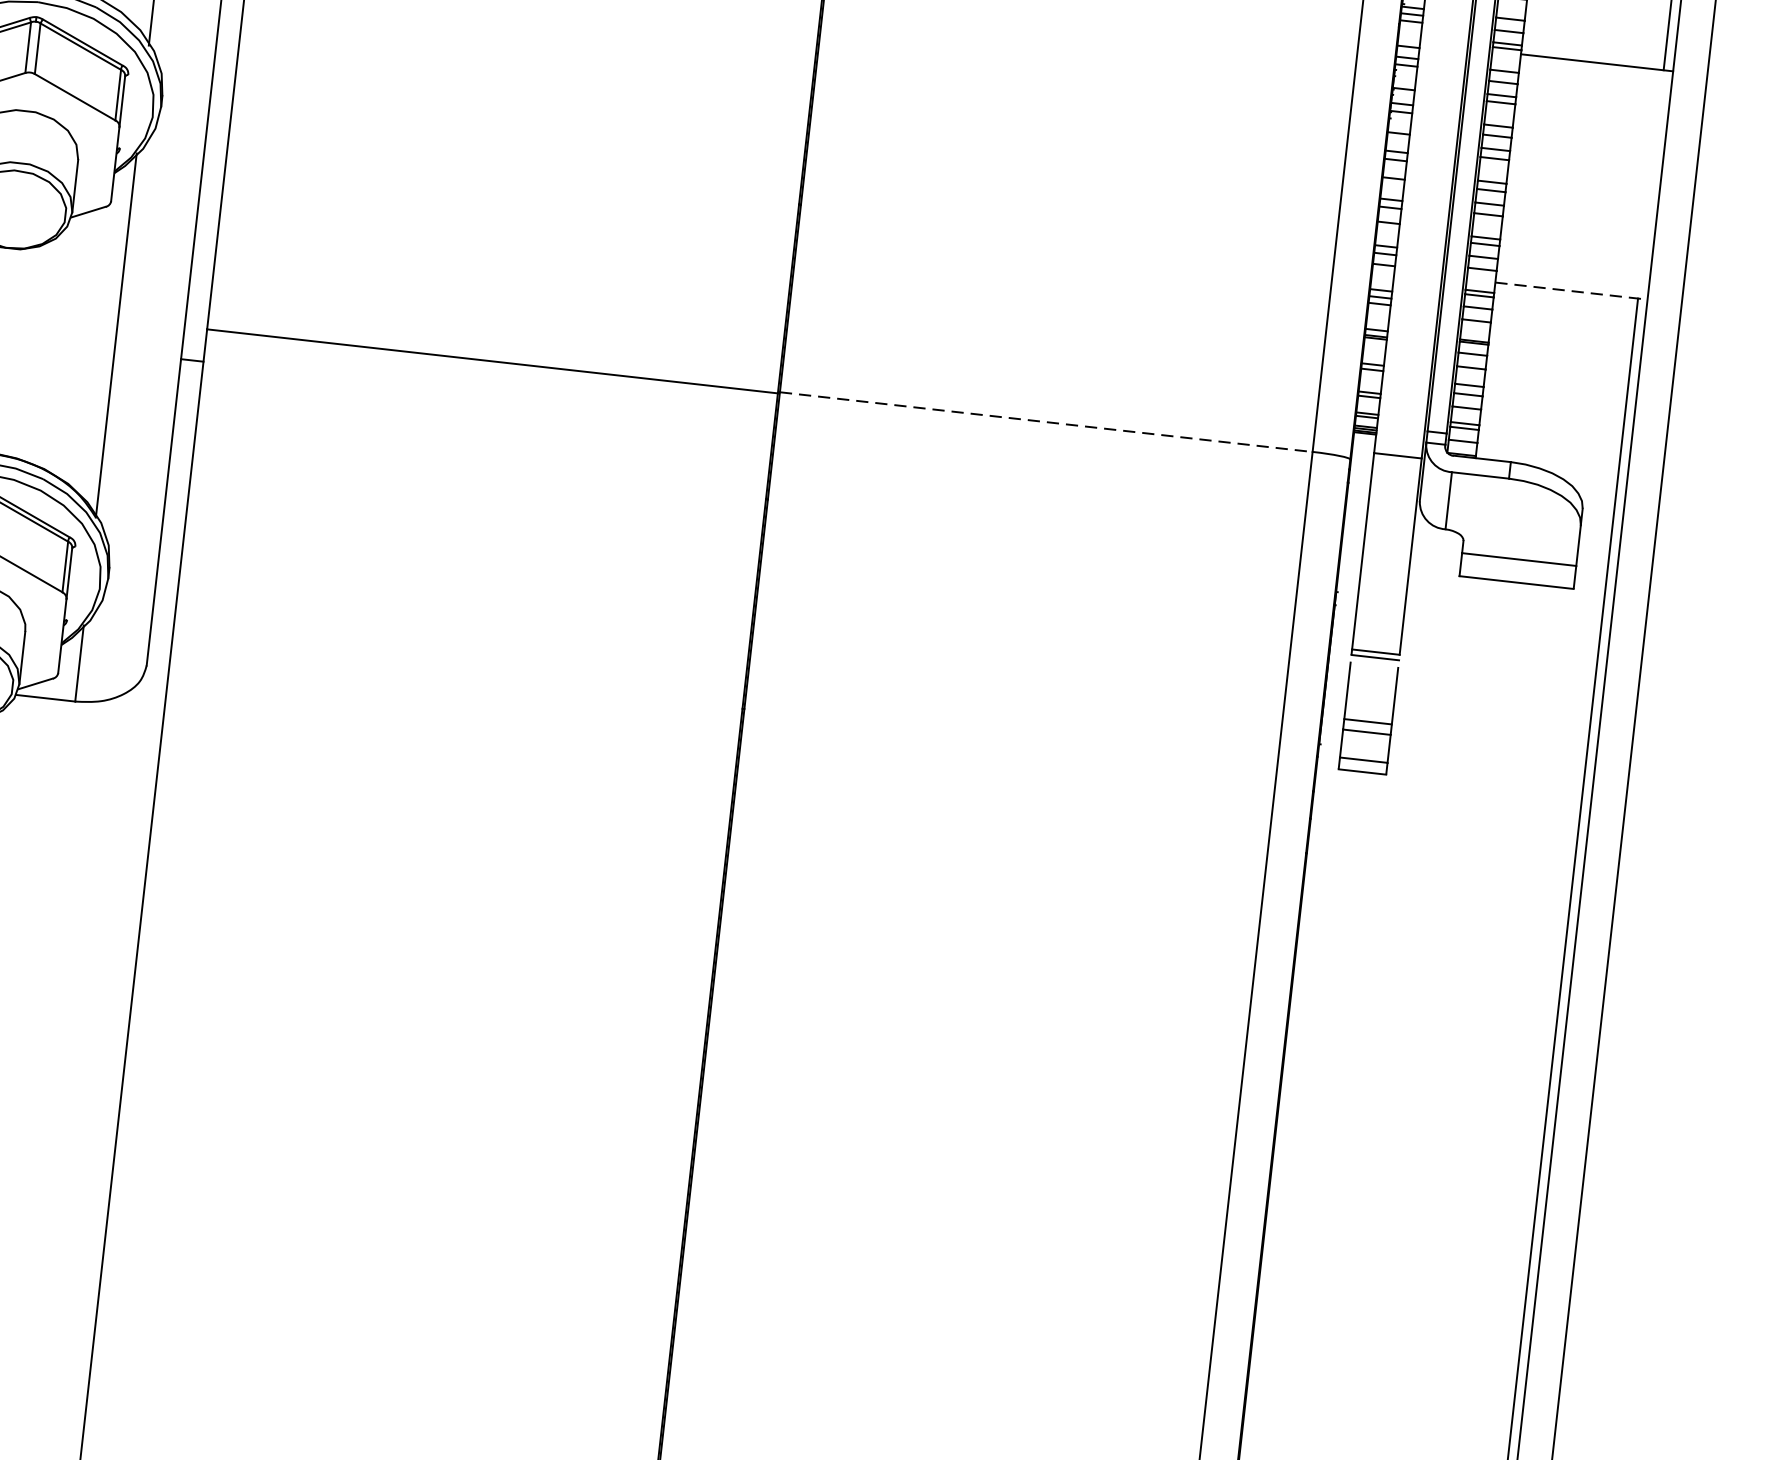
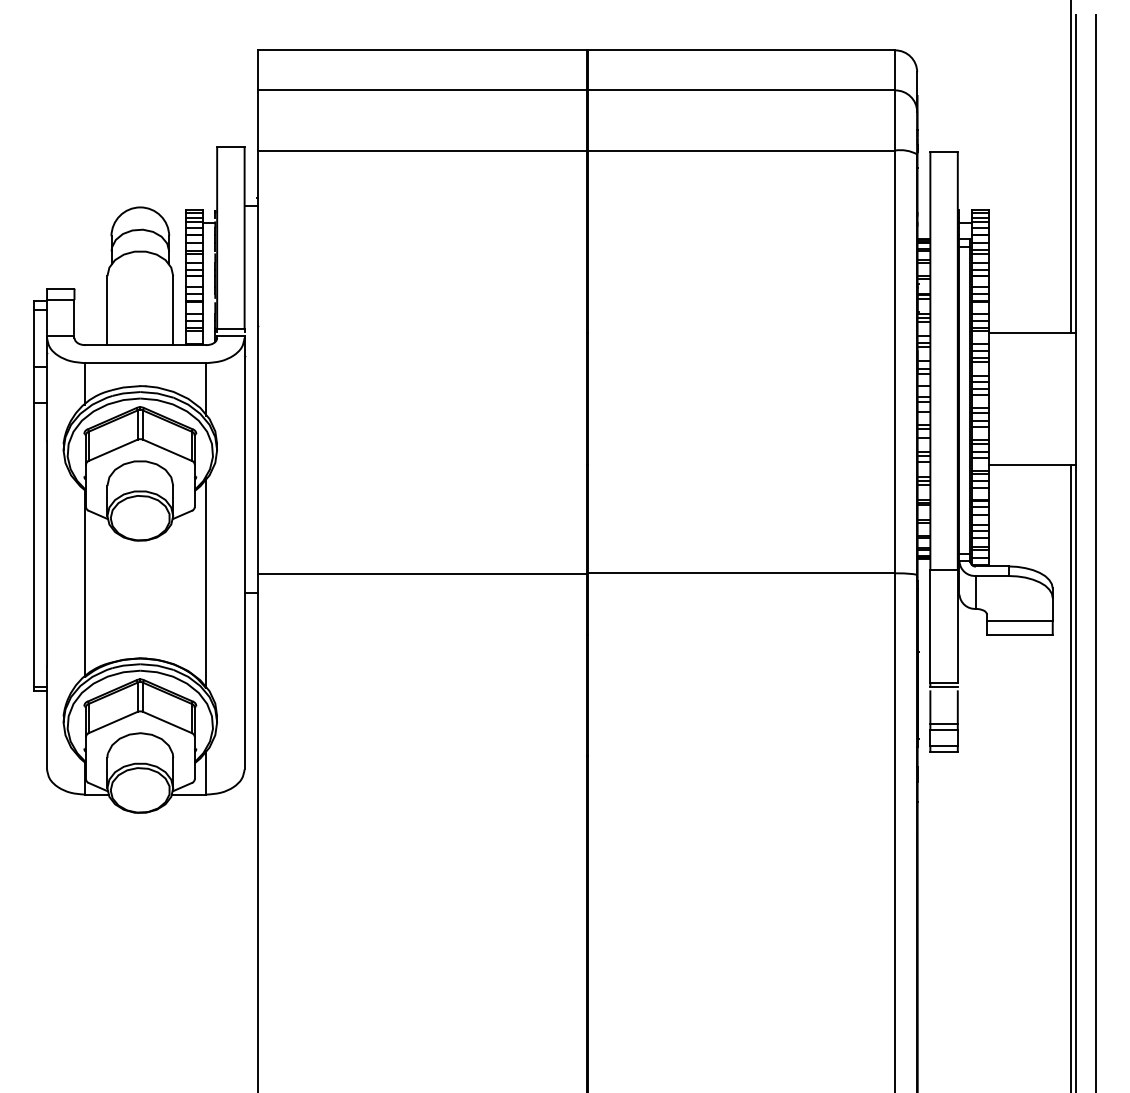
line: (1571, 291) -> (1032, 465), dashed -> solid
line: (1046, 422) -> (741, 573), dashed -> solid

